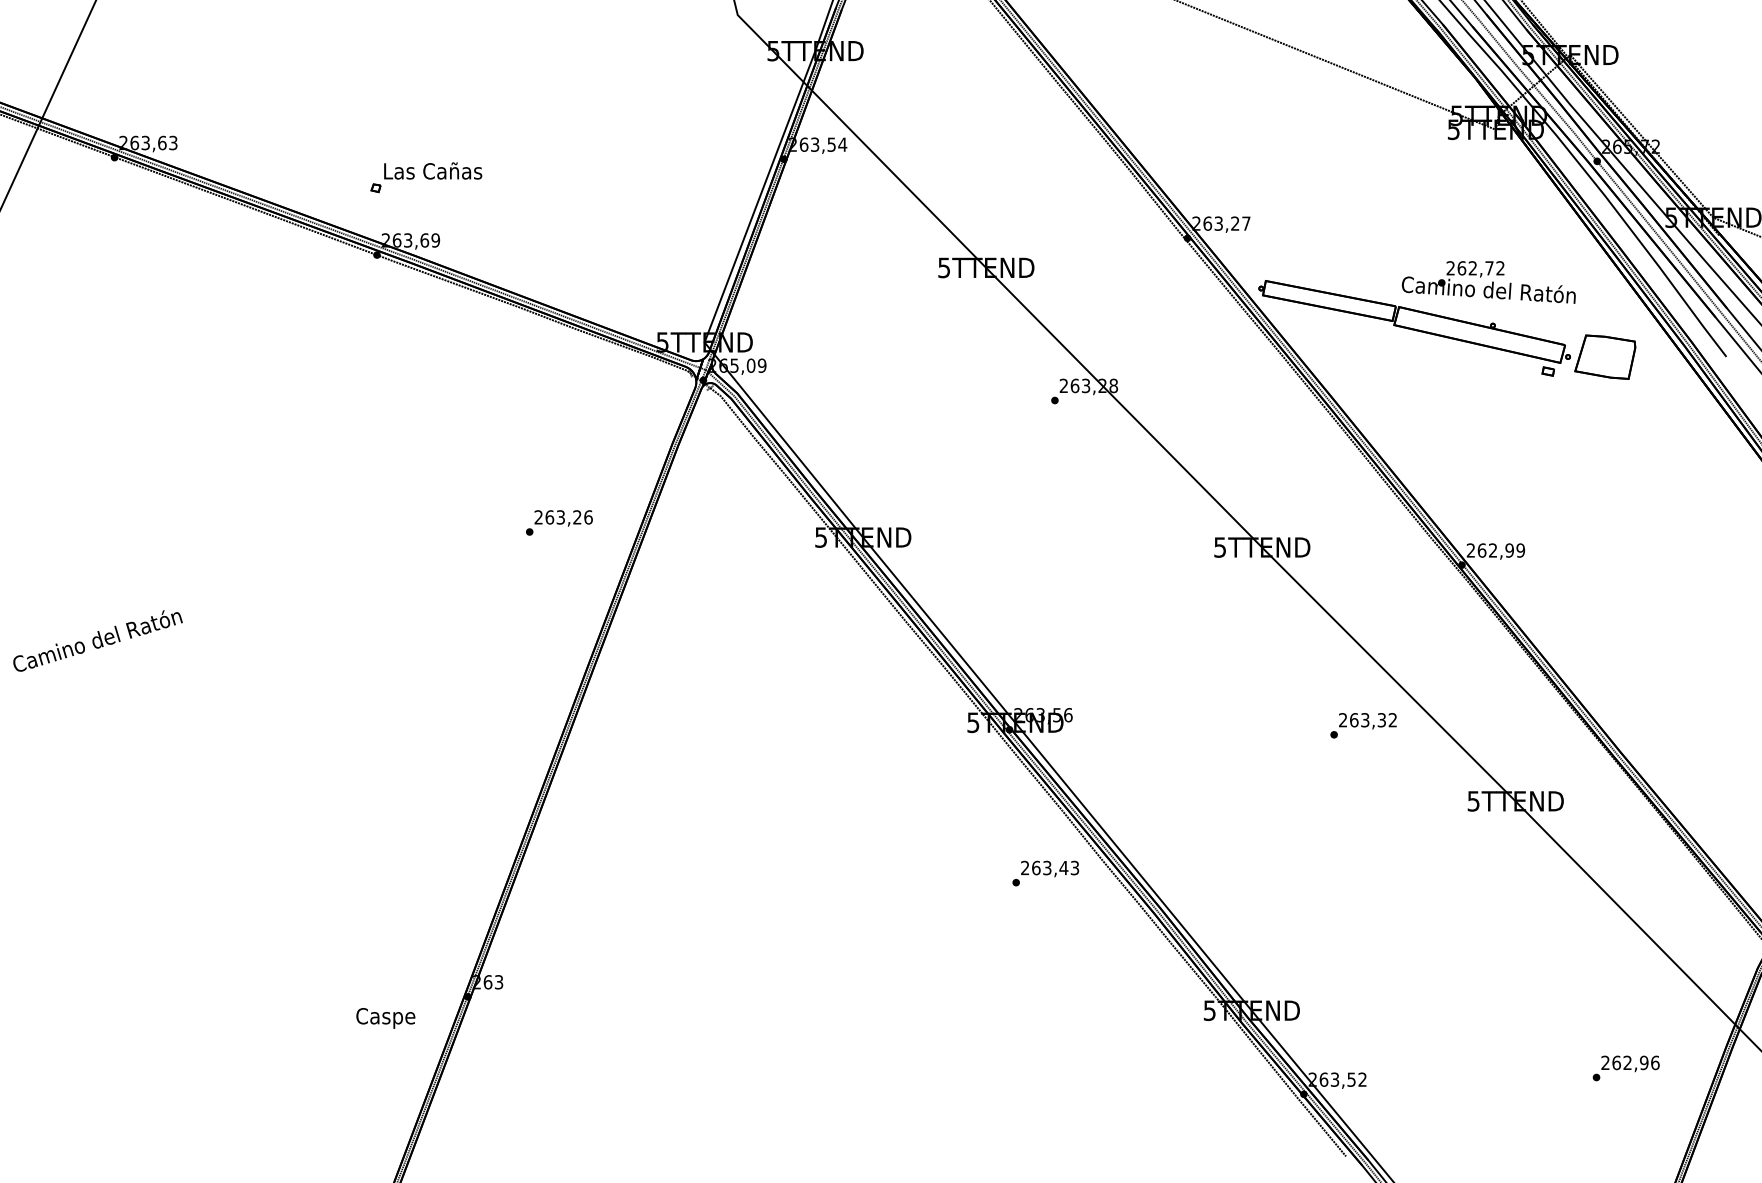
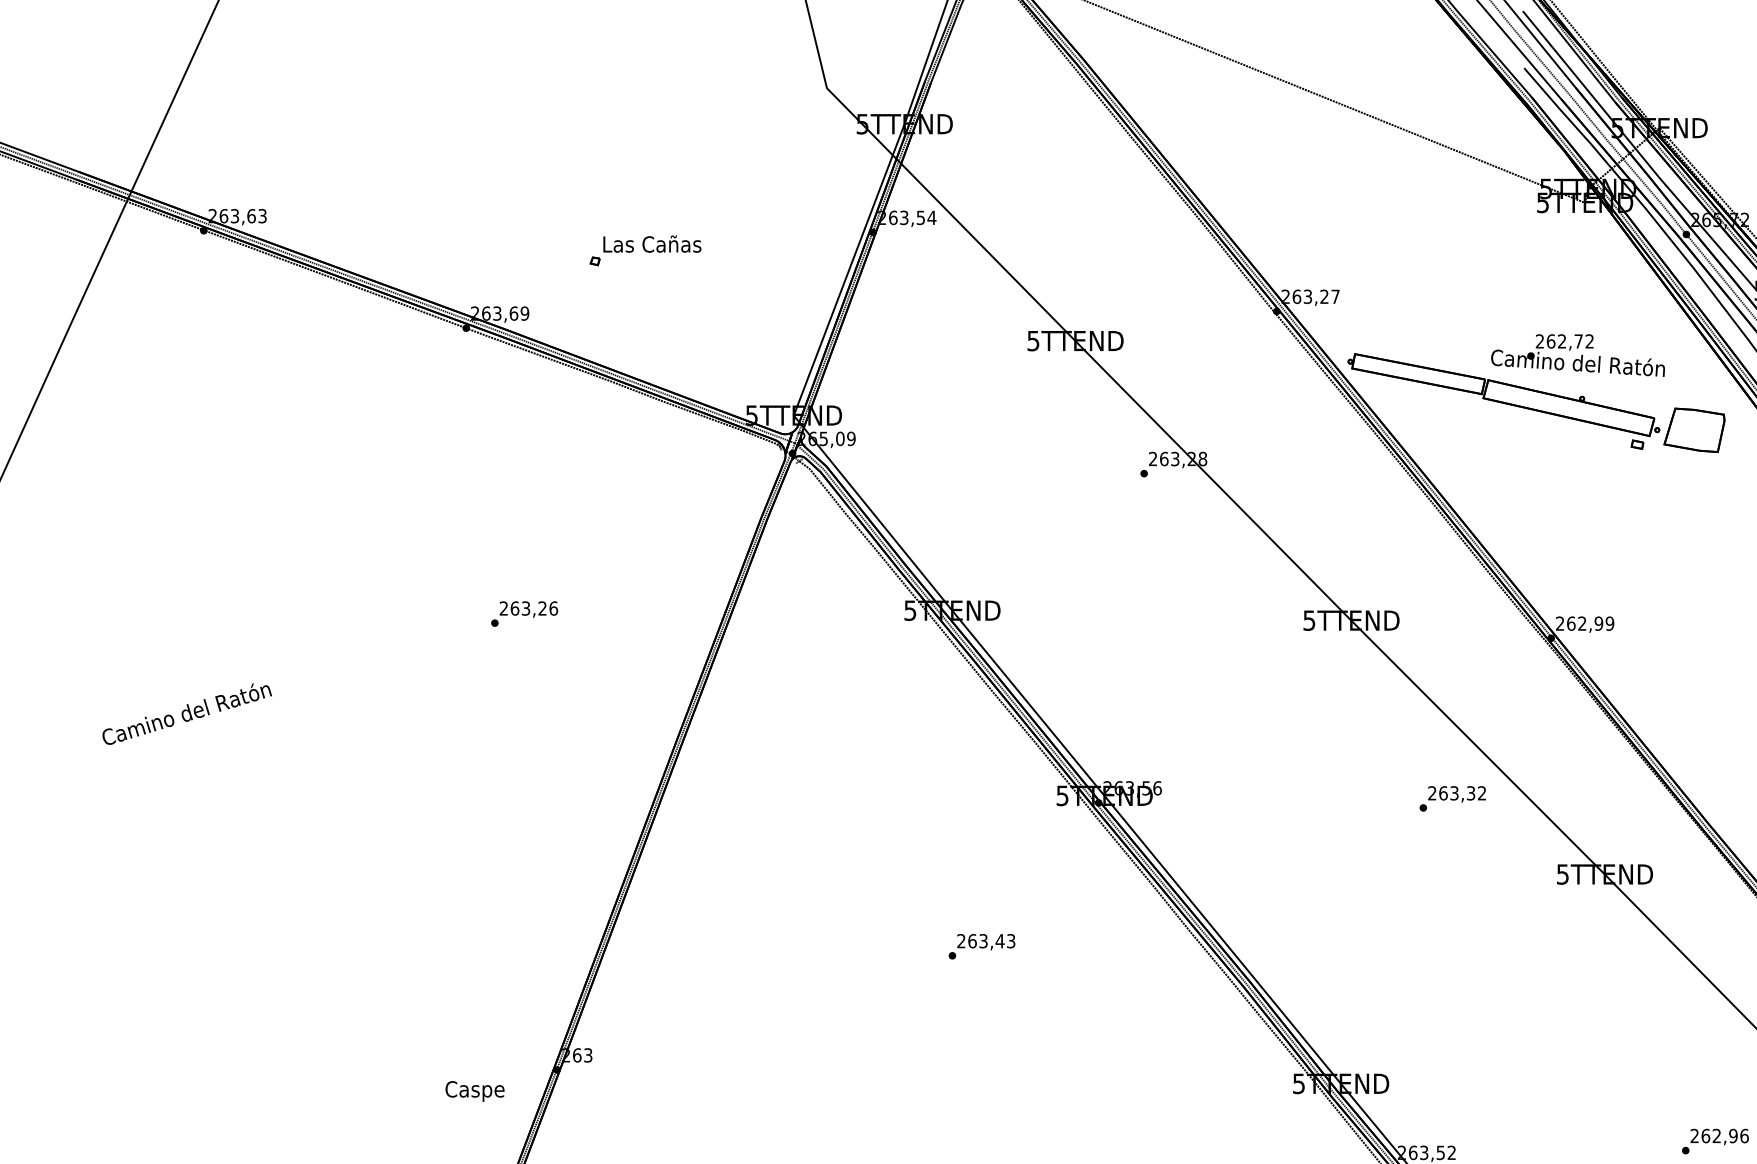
part: (426, 177) -> (645, 250), moved
text: (559, 522) -> (524, 613), moved
text: (1045, 873) -> (981, 946), moved

